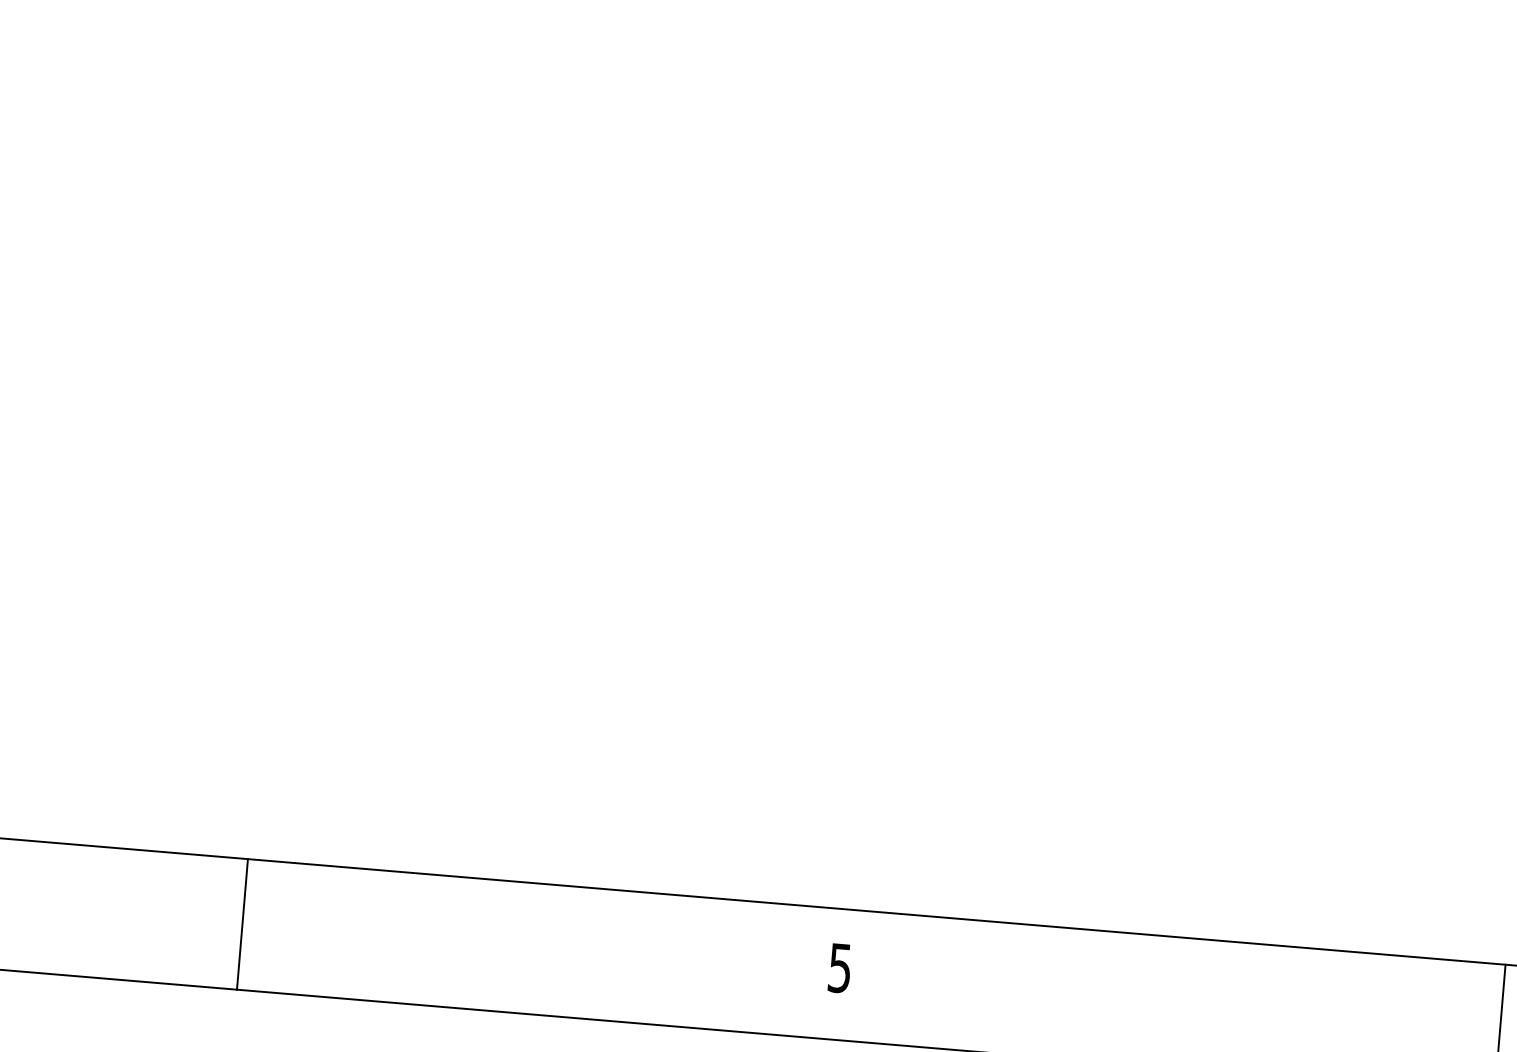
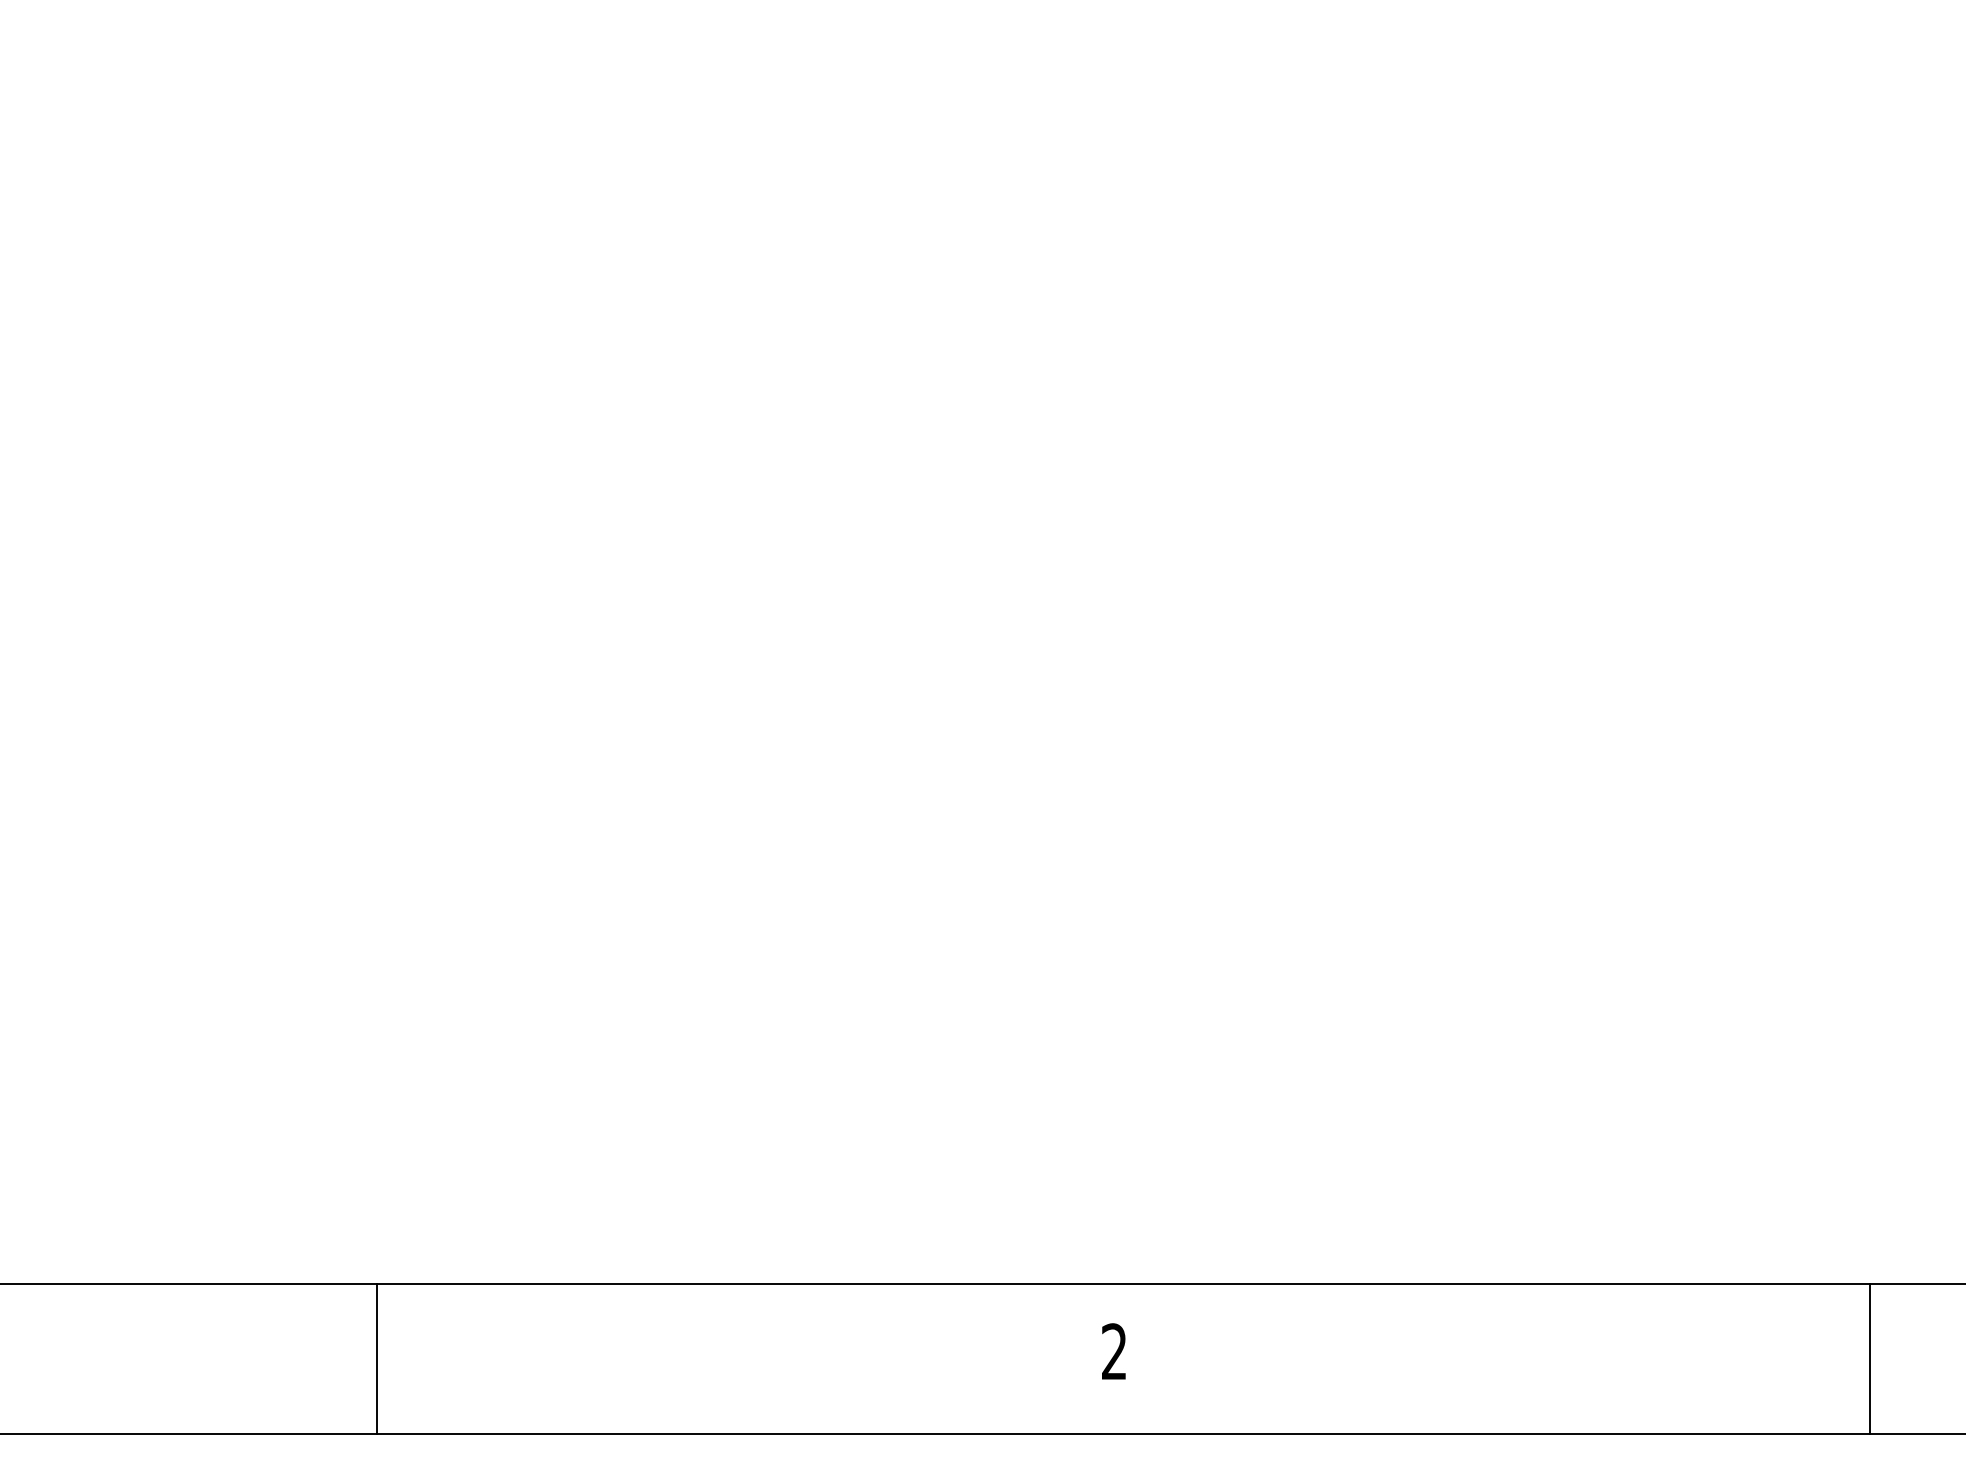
line: (242, 923) -> (376, 1358), moved
text: (840, 967) -> (1114, 1351), 5 -> 2

